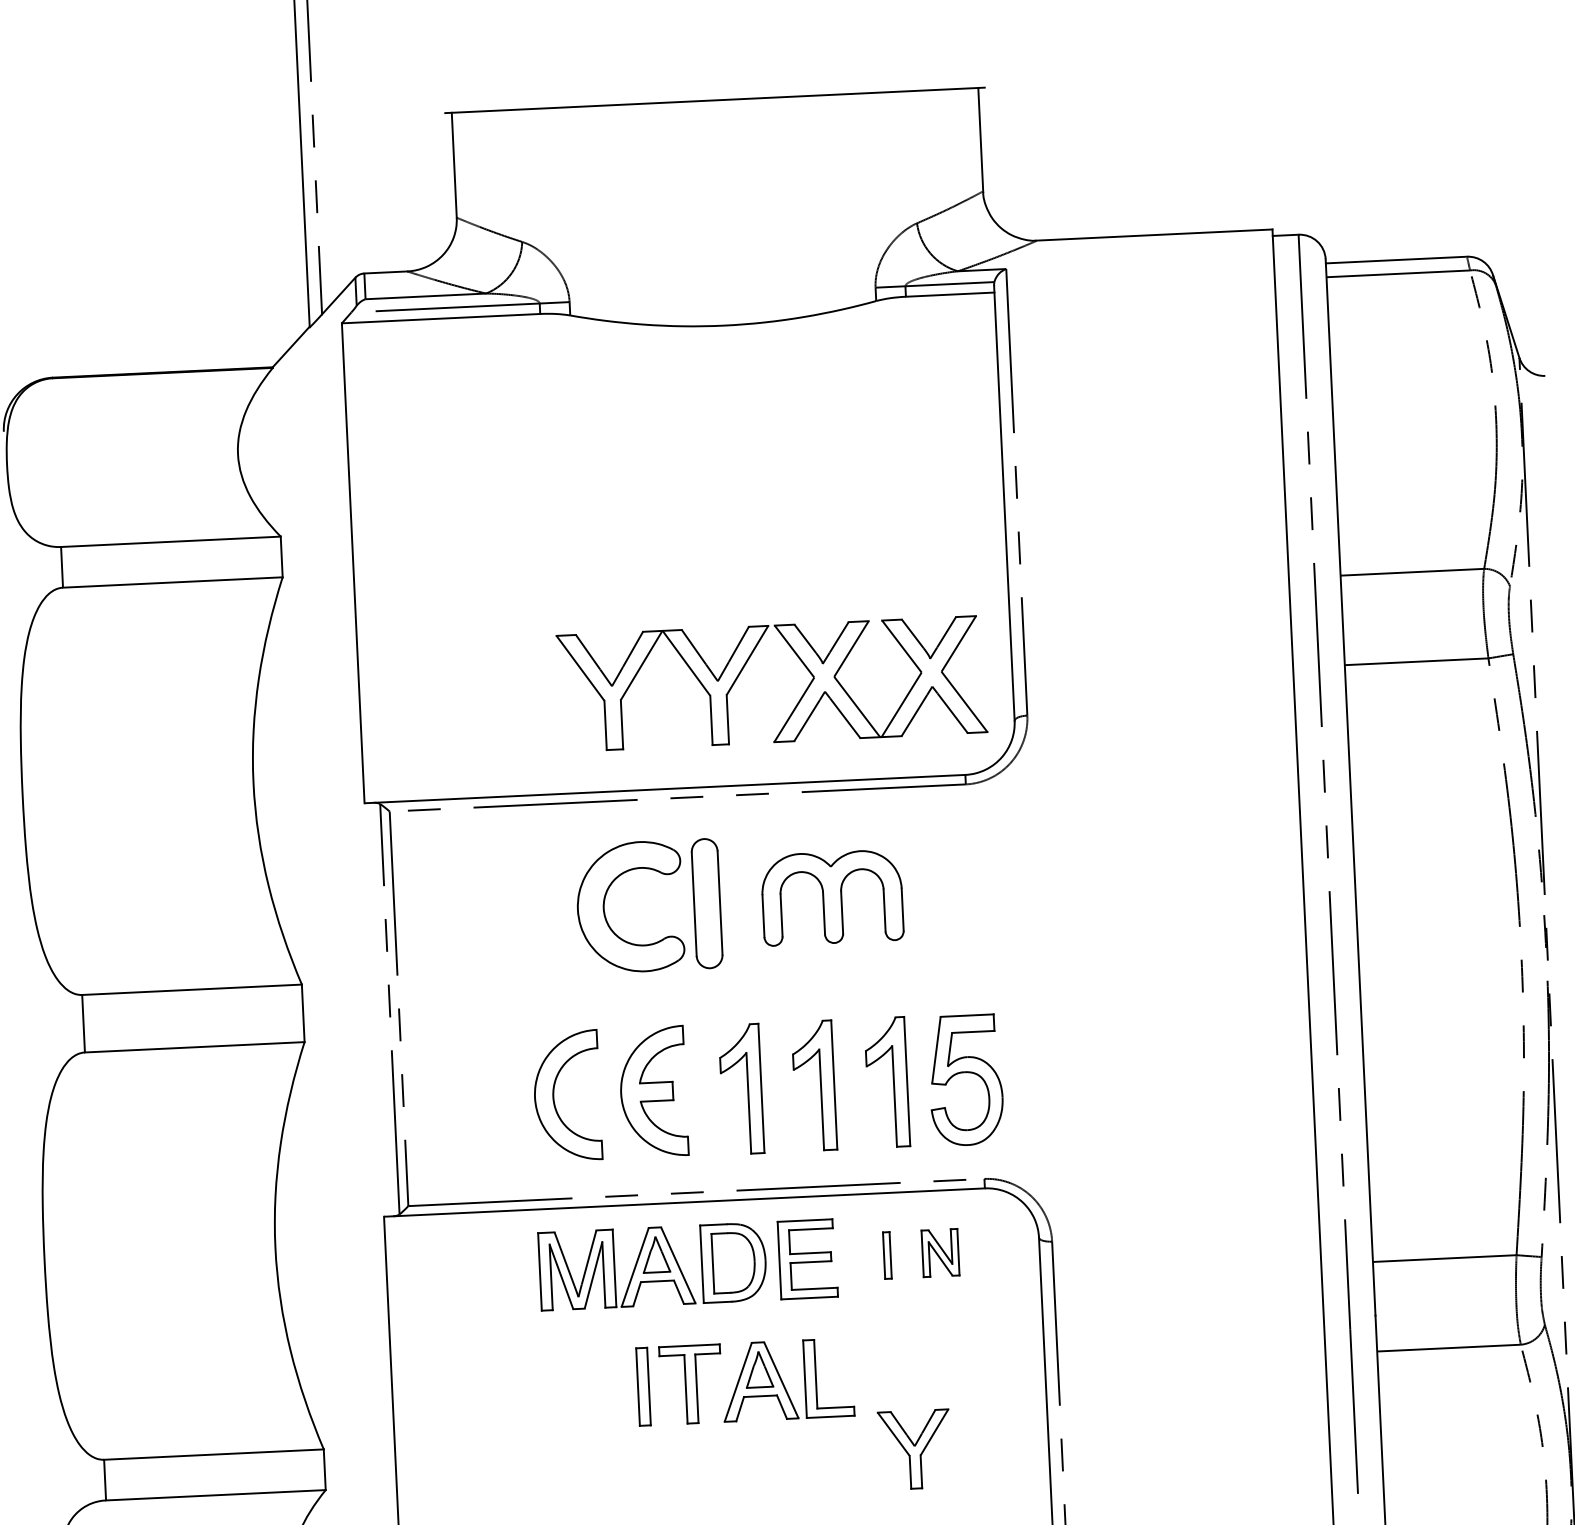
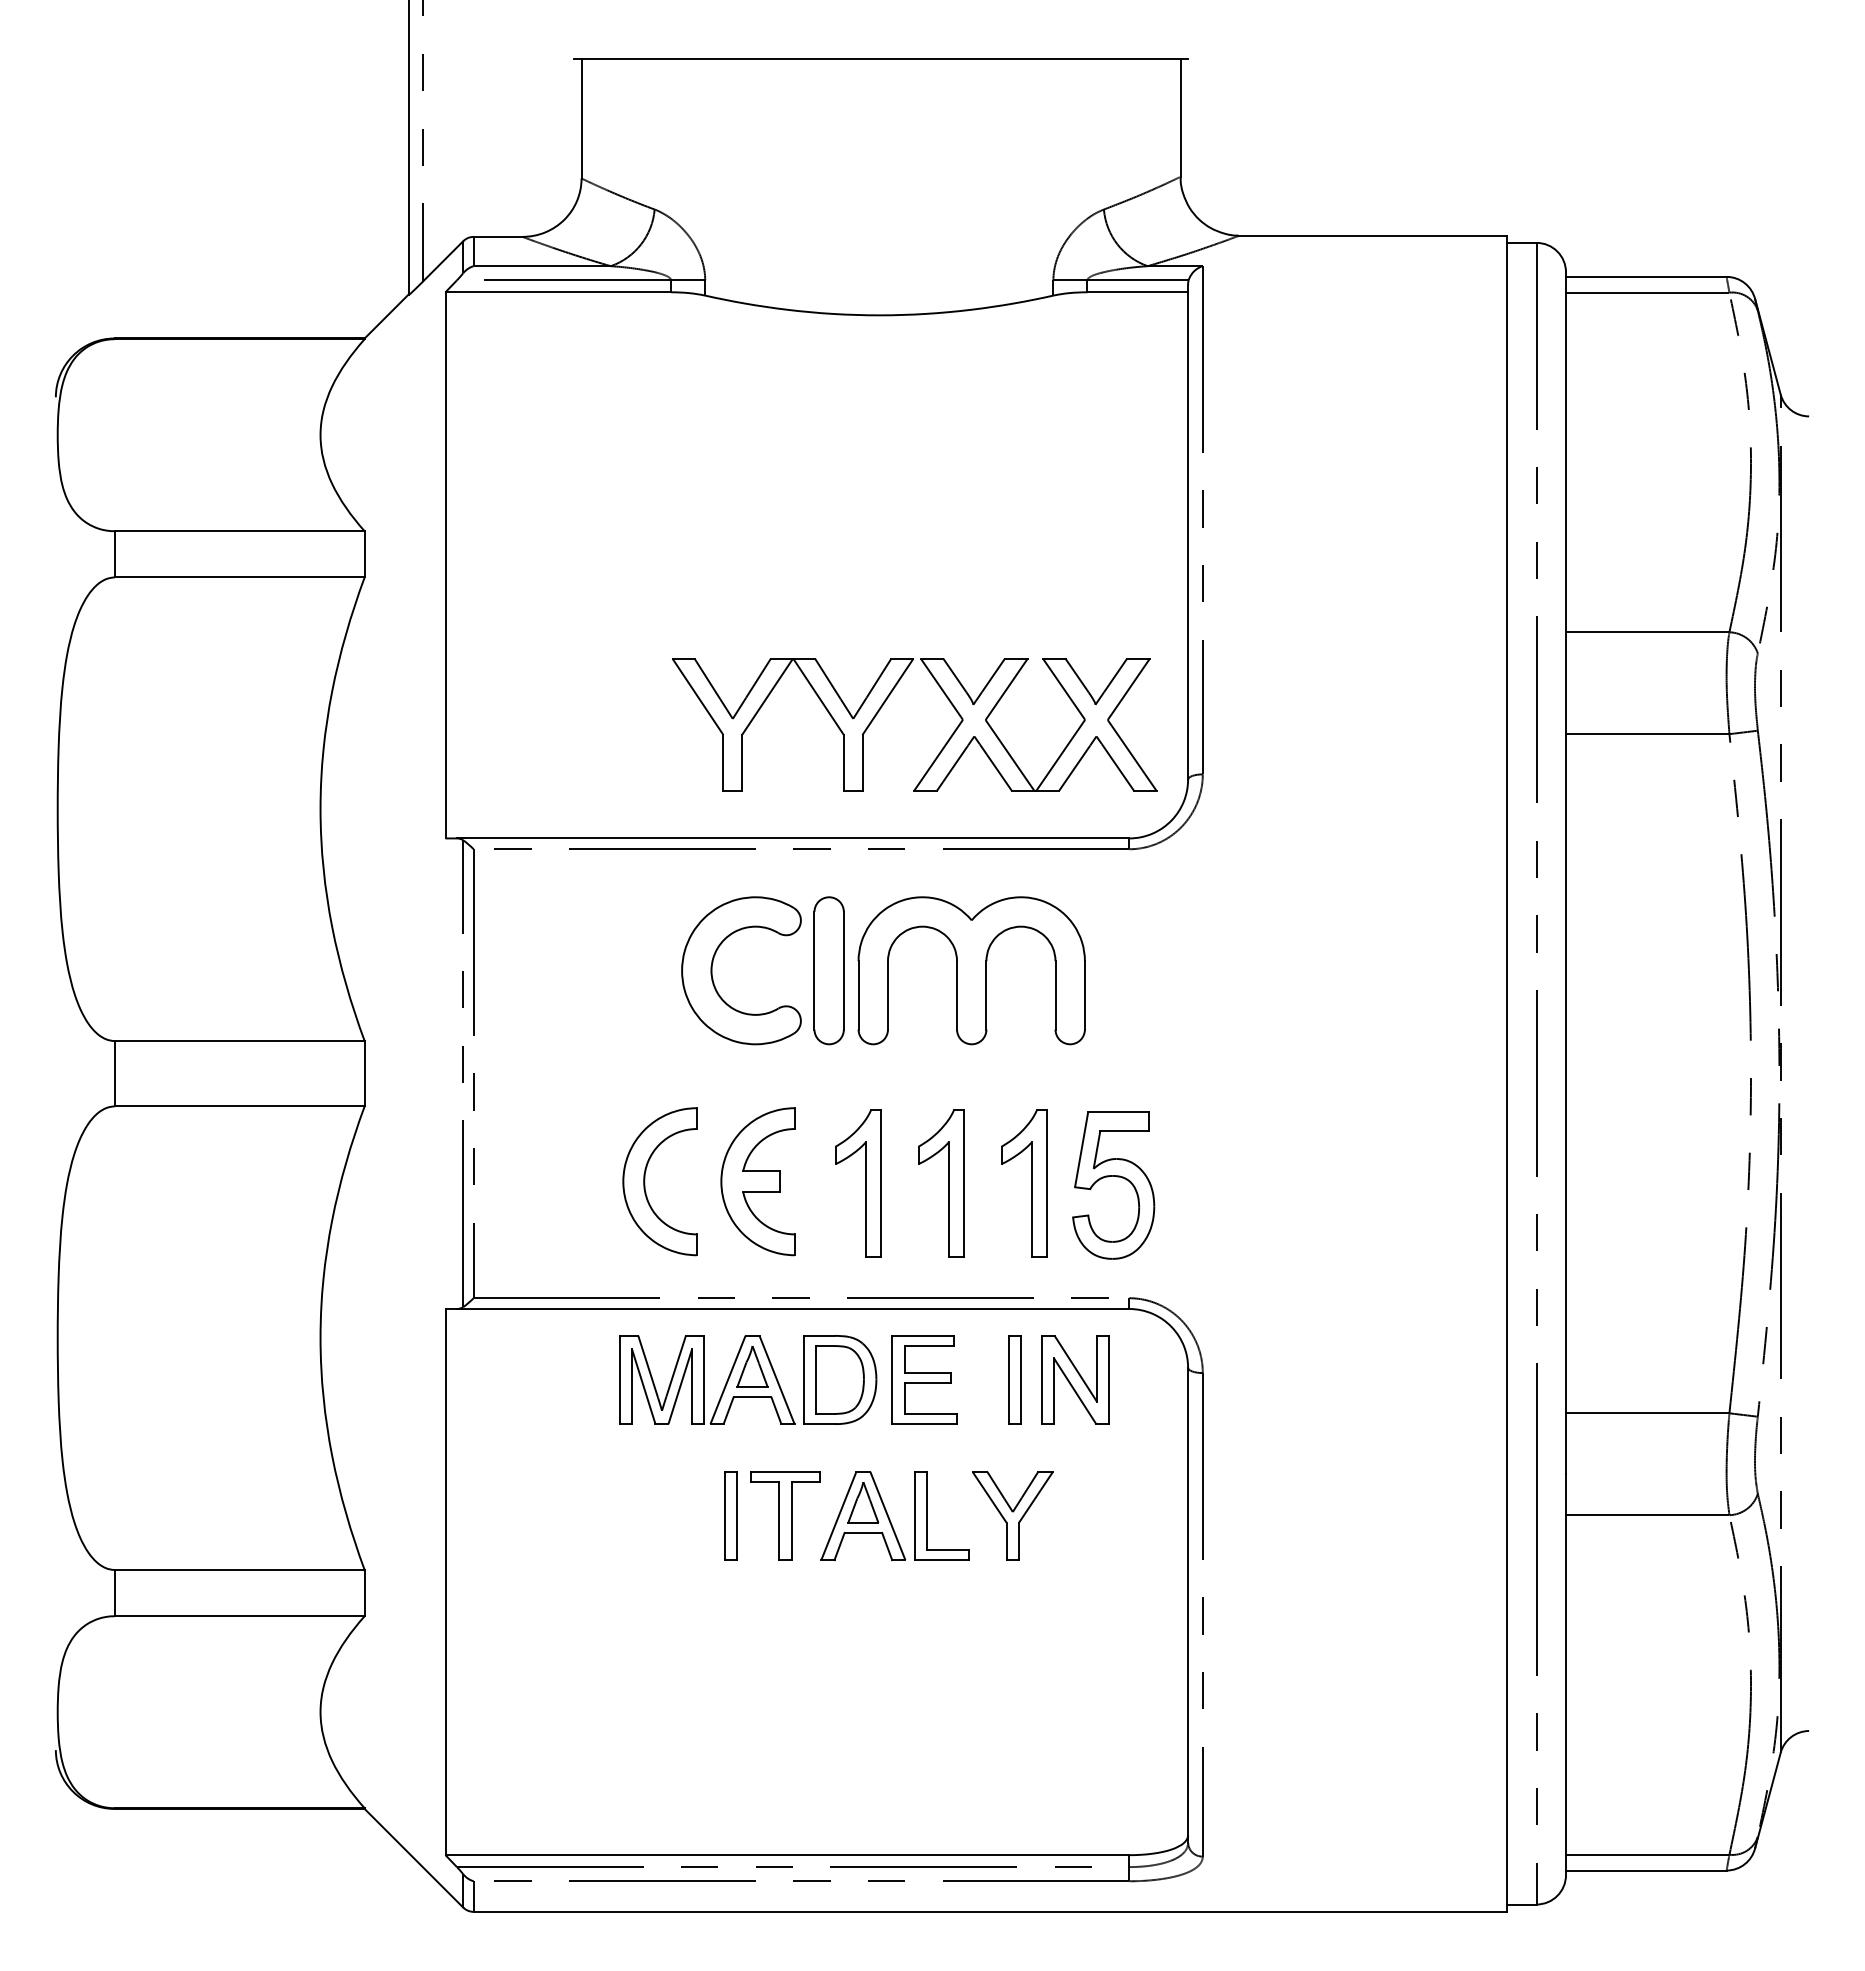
part: (832, 897) -> (971, 970), size x1.43
part: (940, 1252) -> (1075, 1379), size x1.67
part: (886, 1255) -> (1014, 1379), size x1.67
part: (914, 1449) -> (1012, 1515), moved

